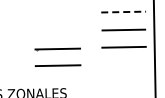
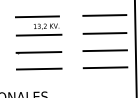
line: (124, 12) -> (105, 15), dashed -> solid
part: (57, 22) -> (38, 25), added
line: (123, 64) -> (104, 67), added

